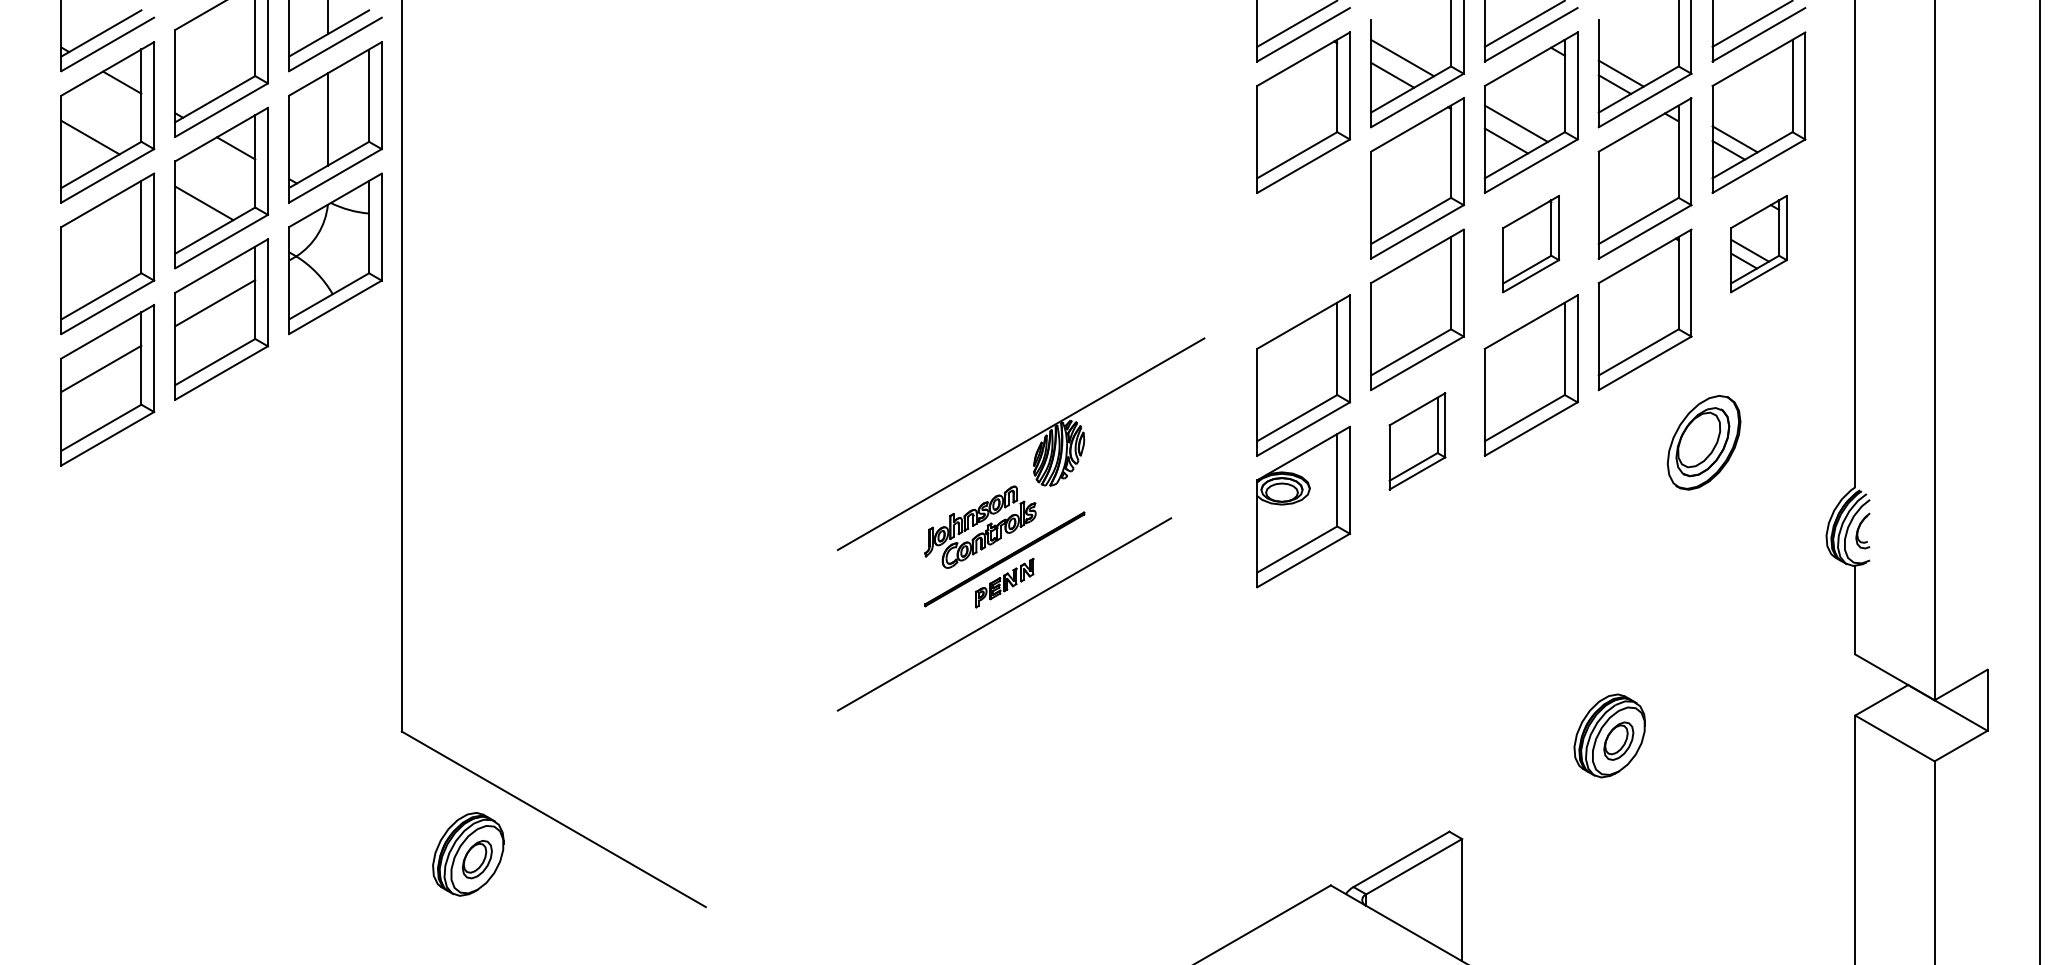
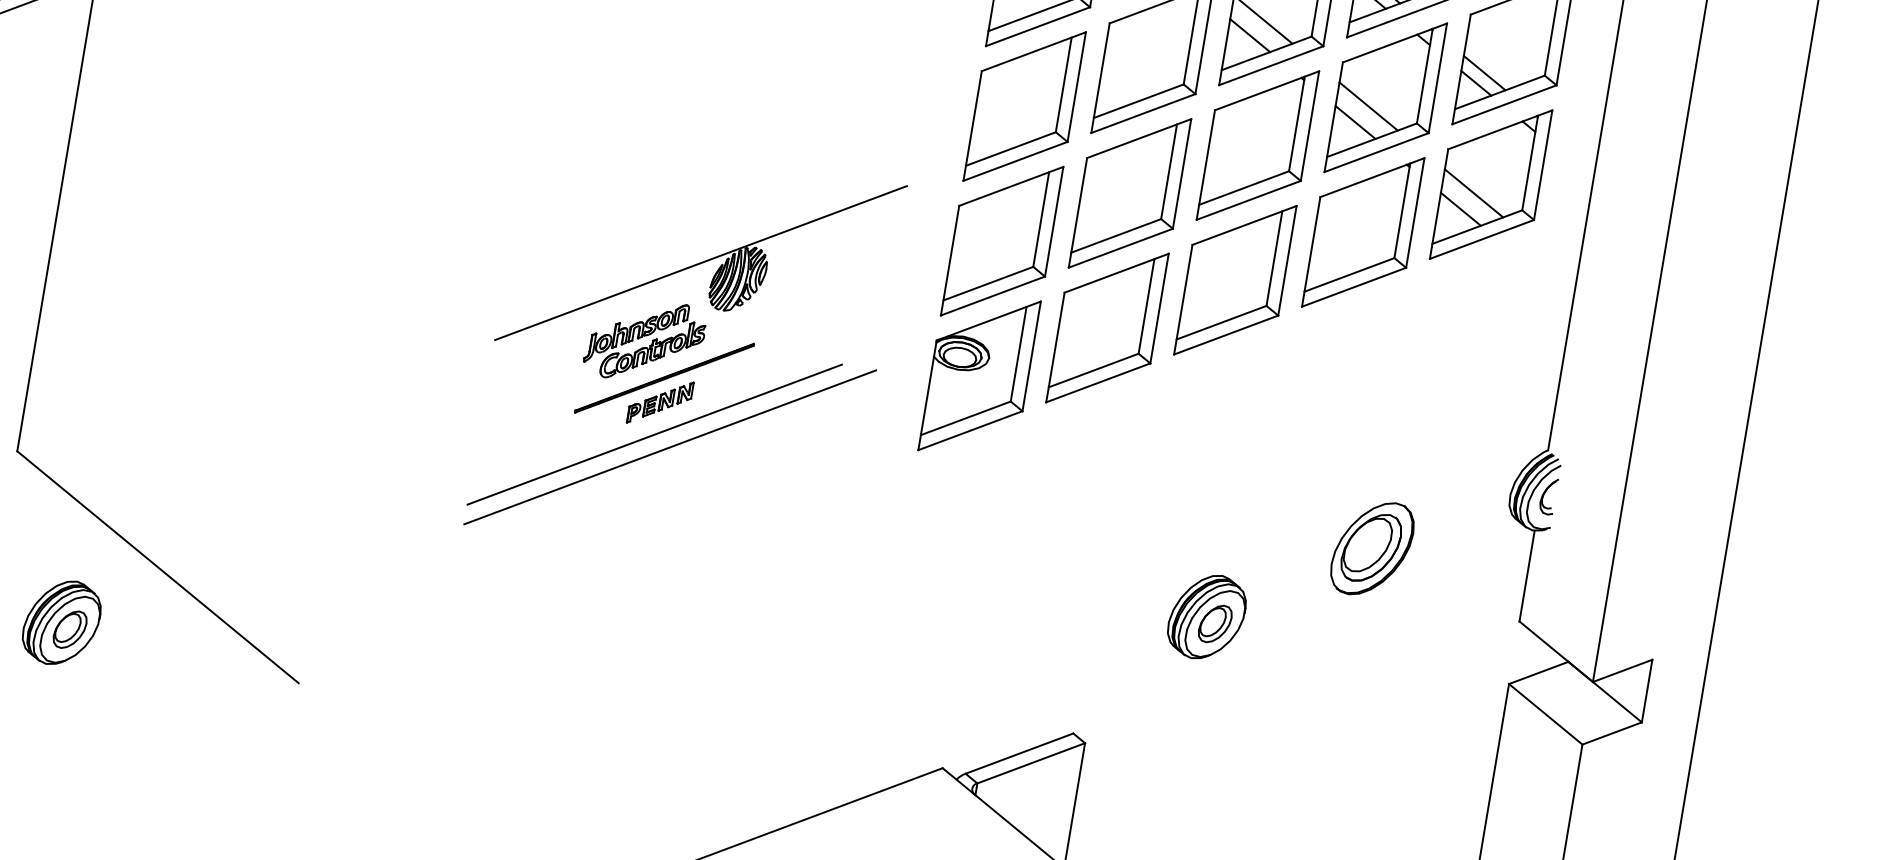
line: (1629, 189) -> (1367, 106), added
line: (1619, 206) -> (1354, 122), added
part: (1303, 243) -> (1024, 105), added
part: (1530, 243) -> (1257, 144), size x1.67
part: (1758, 243) -> (1490, 183), size x1.67
part: (1417, 441) -> (1107, 328), size x1.67
part: (1703, 442) -> (1371, 548), moved
line: (1020, 623) -> (669, 446), added
part: (1609, 735) -> (1206, 616), moved
part: (468, 854) -> (61, 622), moved

